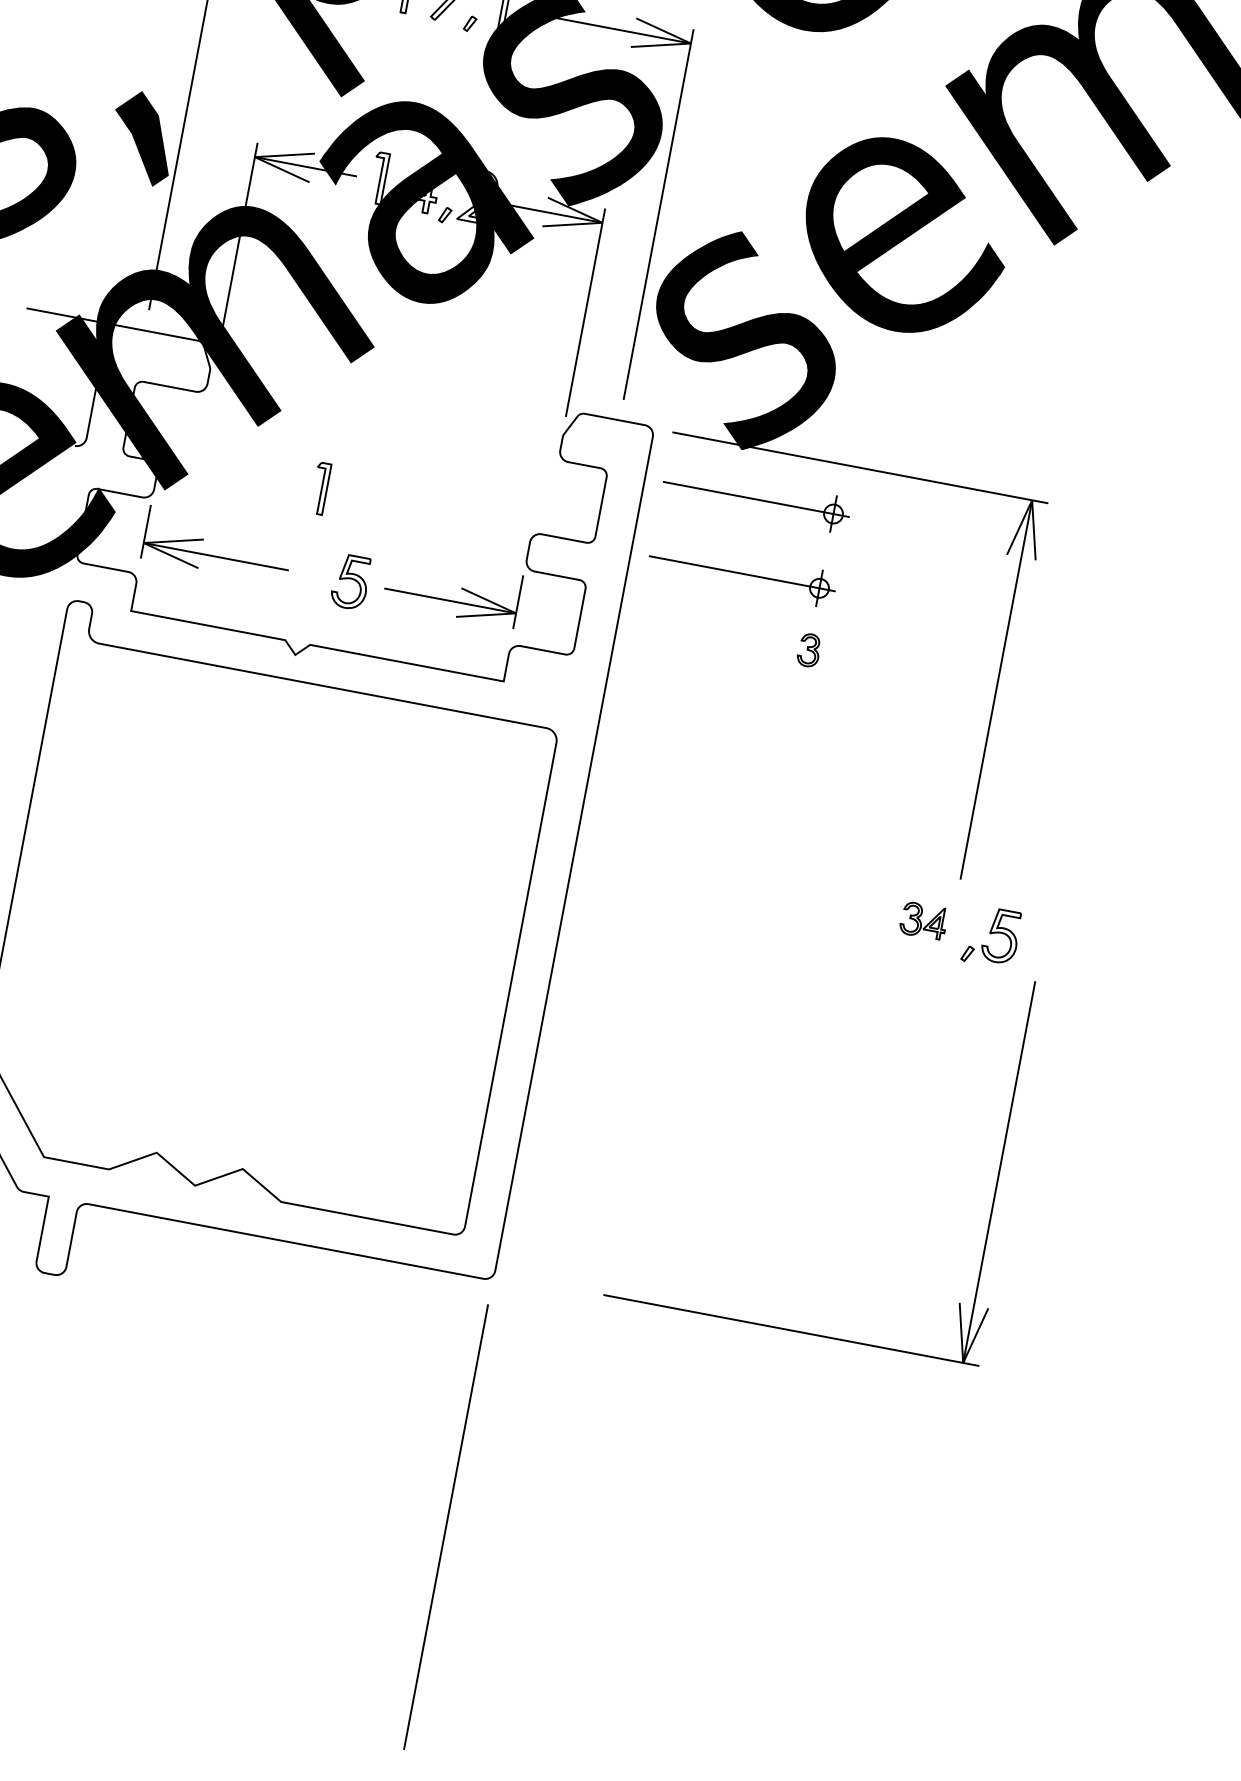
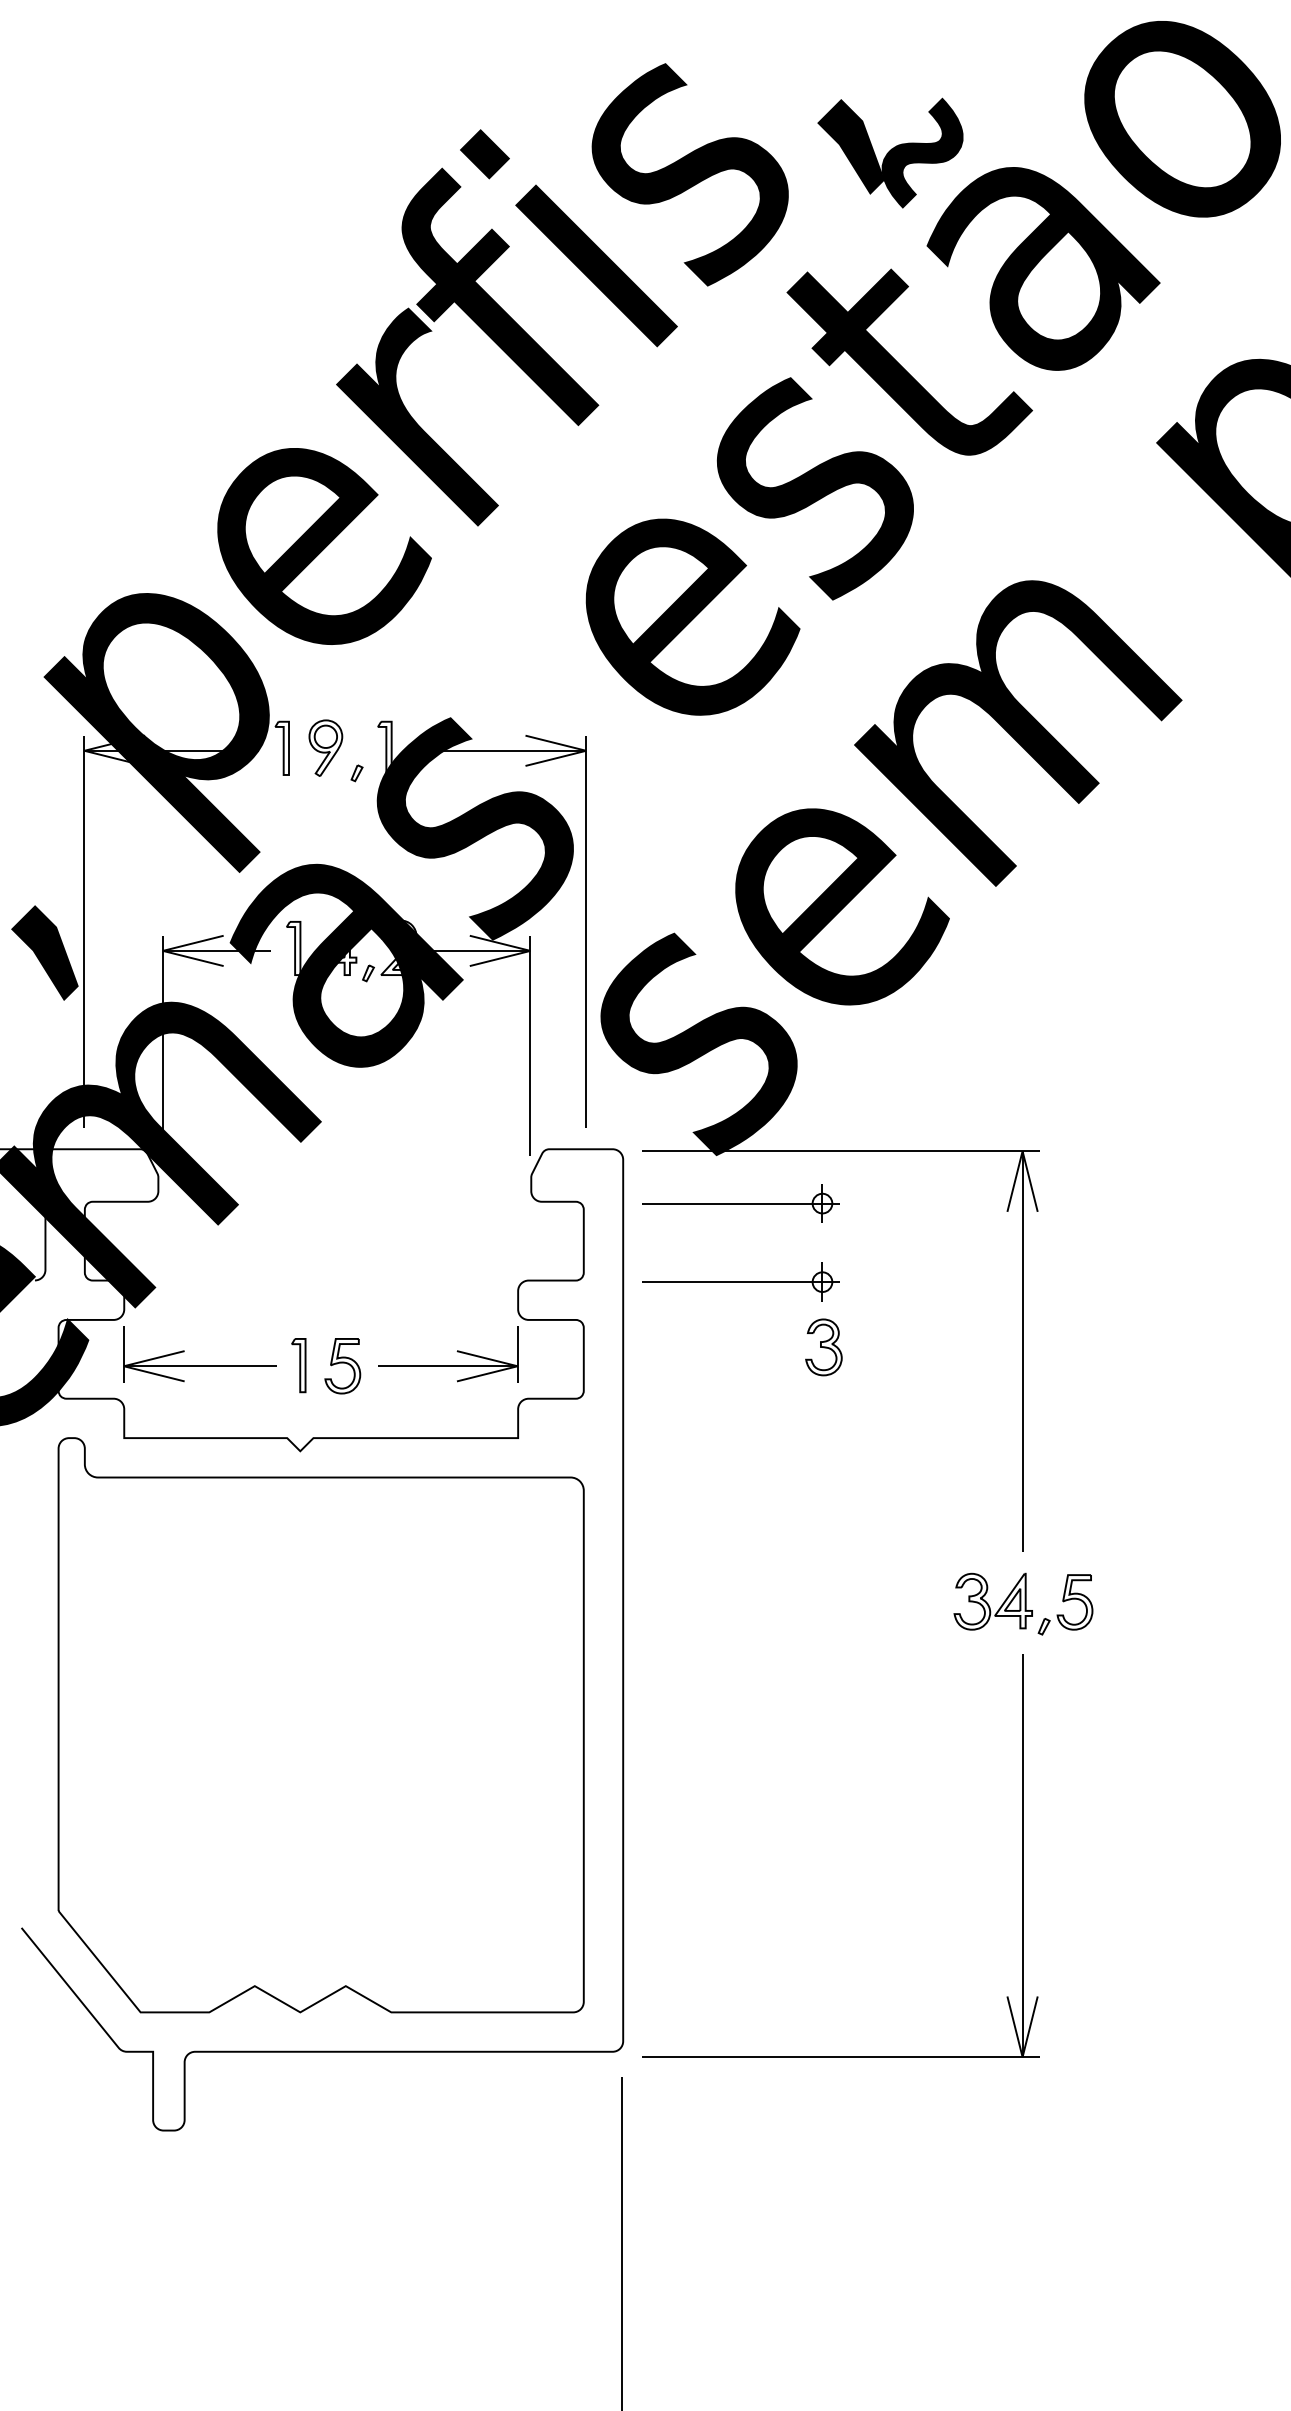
part: (320, 488) -> (298, 1365), moved
part: (808, 650) -> (823, 1347), size x1.67
part: (923, 920) -> (992, 1601), size x1.67
part: (999, 1172) -> (1022, 1855), moved

